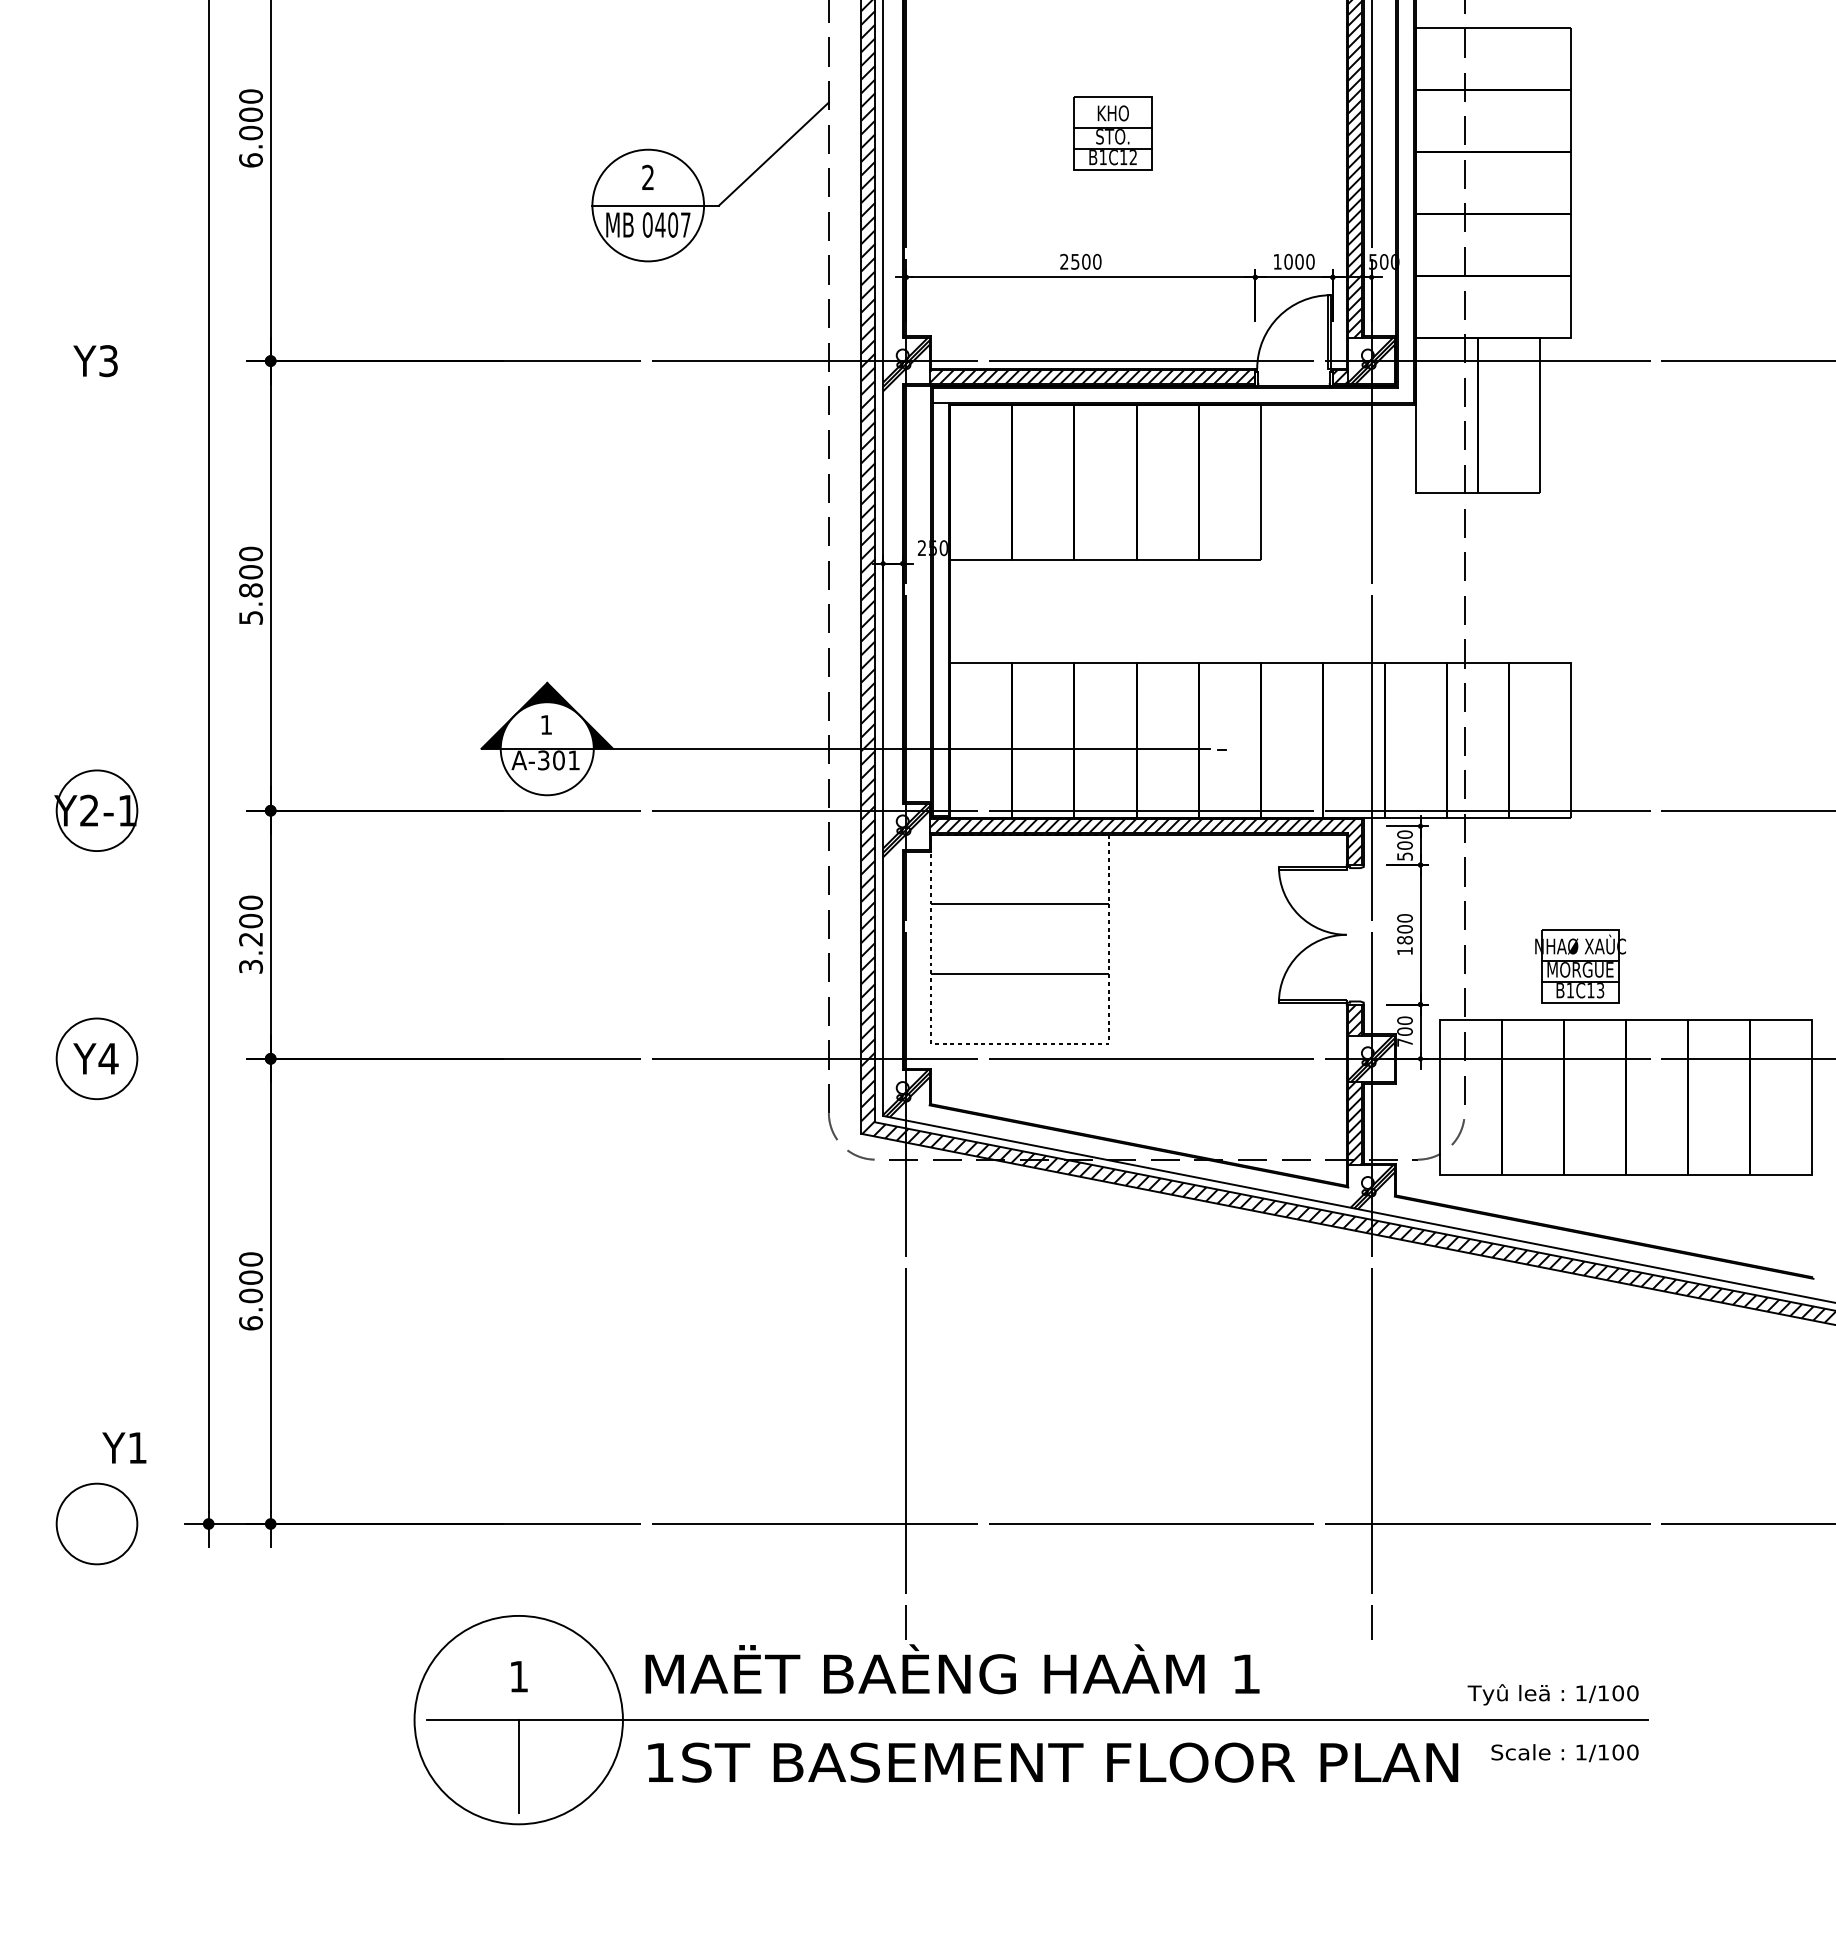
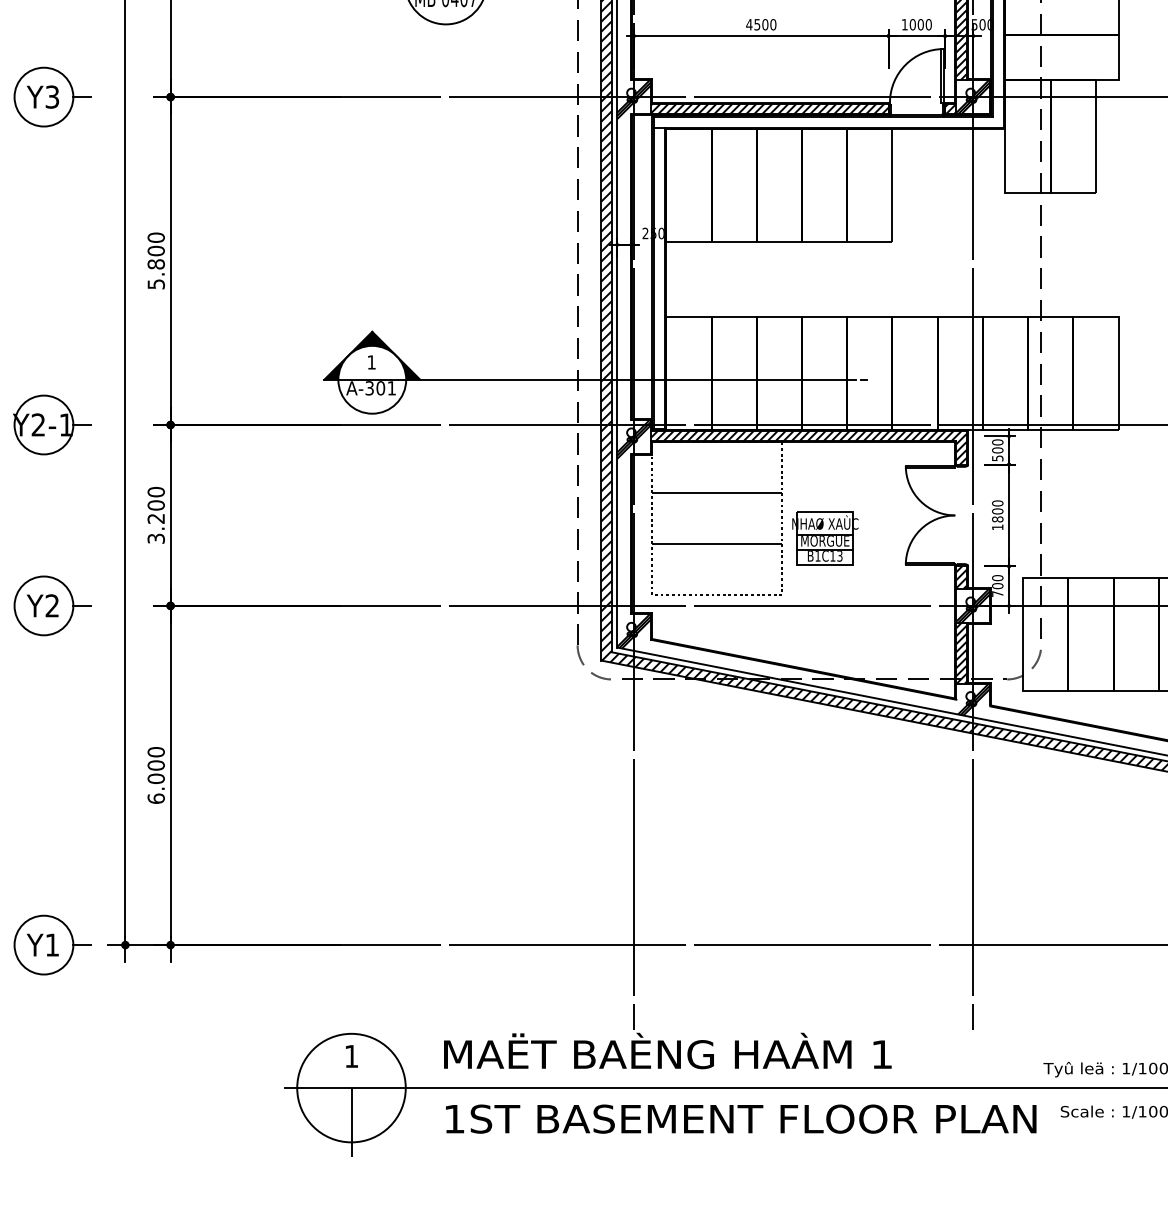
text: (1063, 261) -> (748, 24), 2500 -> 4500
part: (108, 360) -> (52, 96), added
line: (149, 810) -> (82, 424), added
part: (1580, 966) -> (825, 538), moved
text: (108, 1058) -> (52, 605), Y4 -> Y2
line: (149, 1058) -> (82, 605), added
text: (124, 1447) -> (42, 944), moved
line: (149, 1524) -> (82, 945), added
circle: (518, 1719) -> (351, 1087), size x0.71

